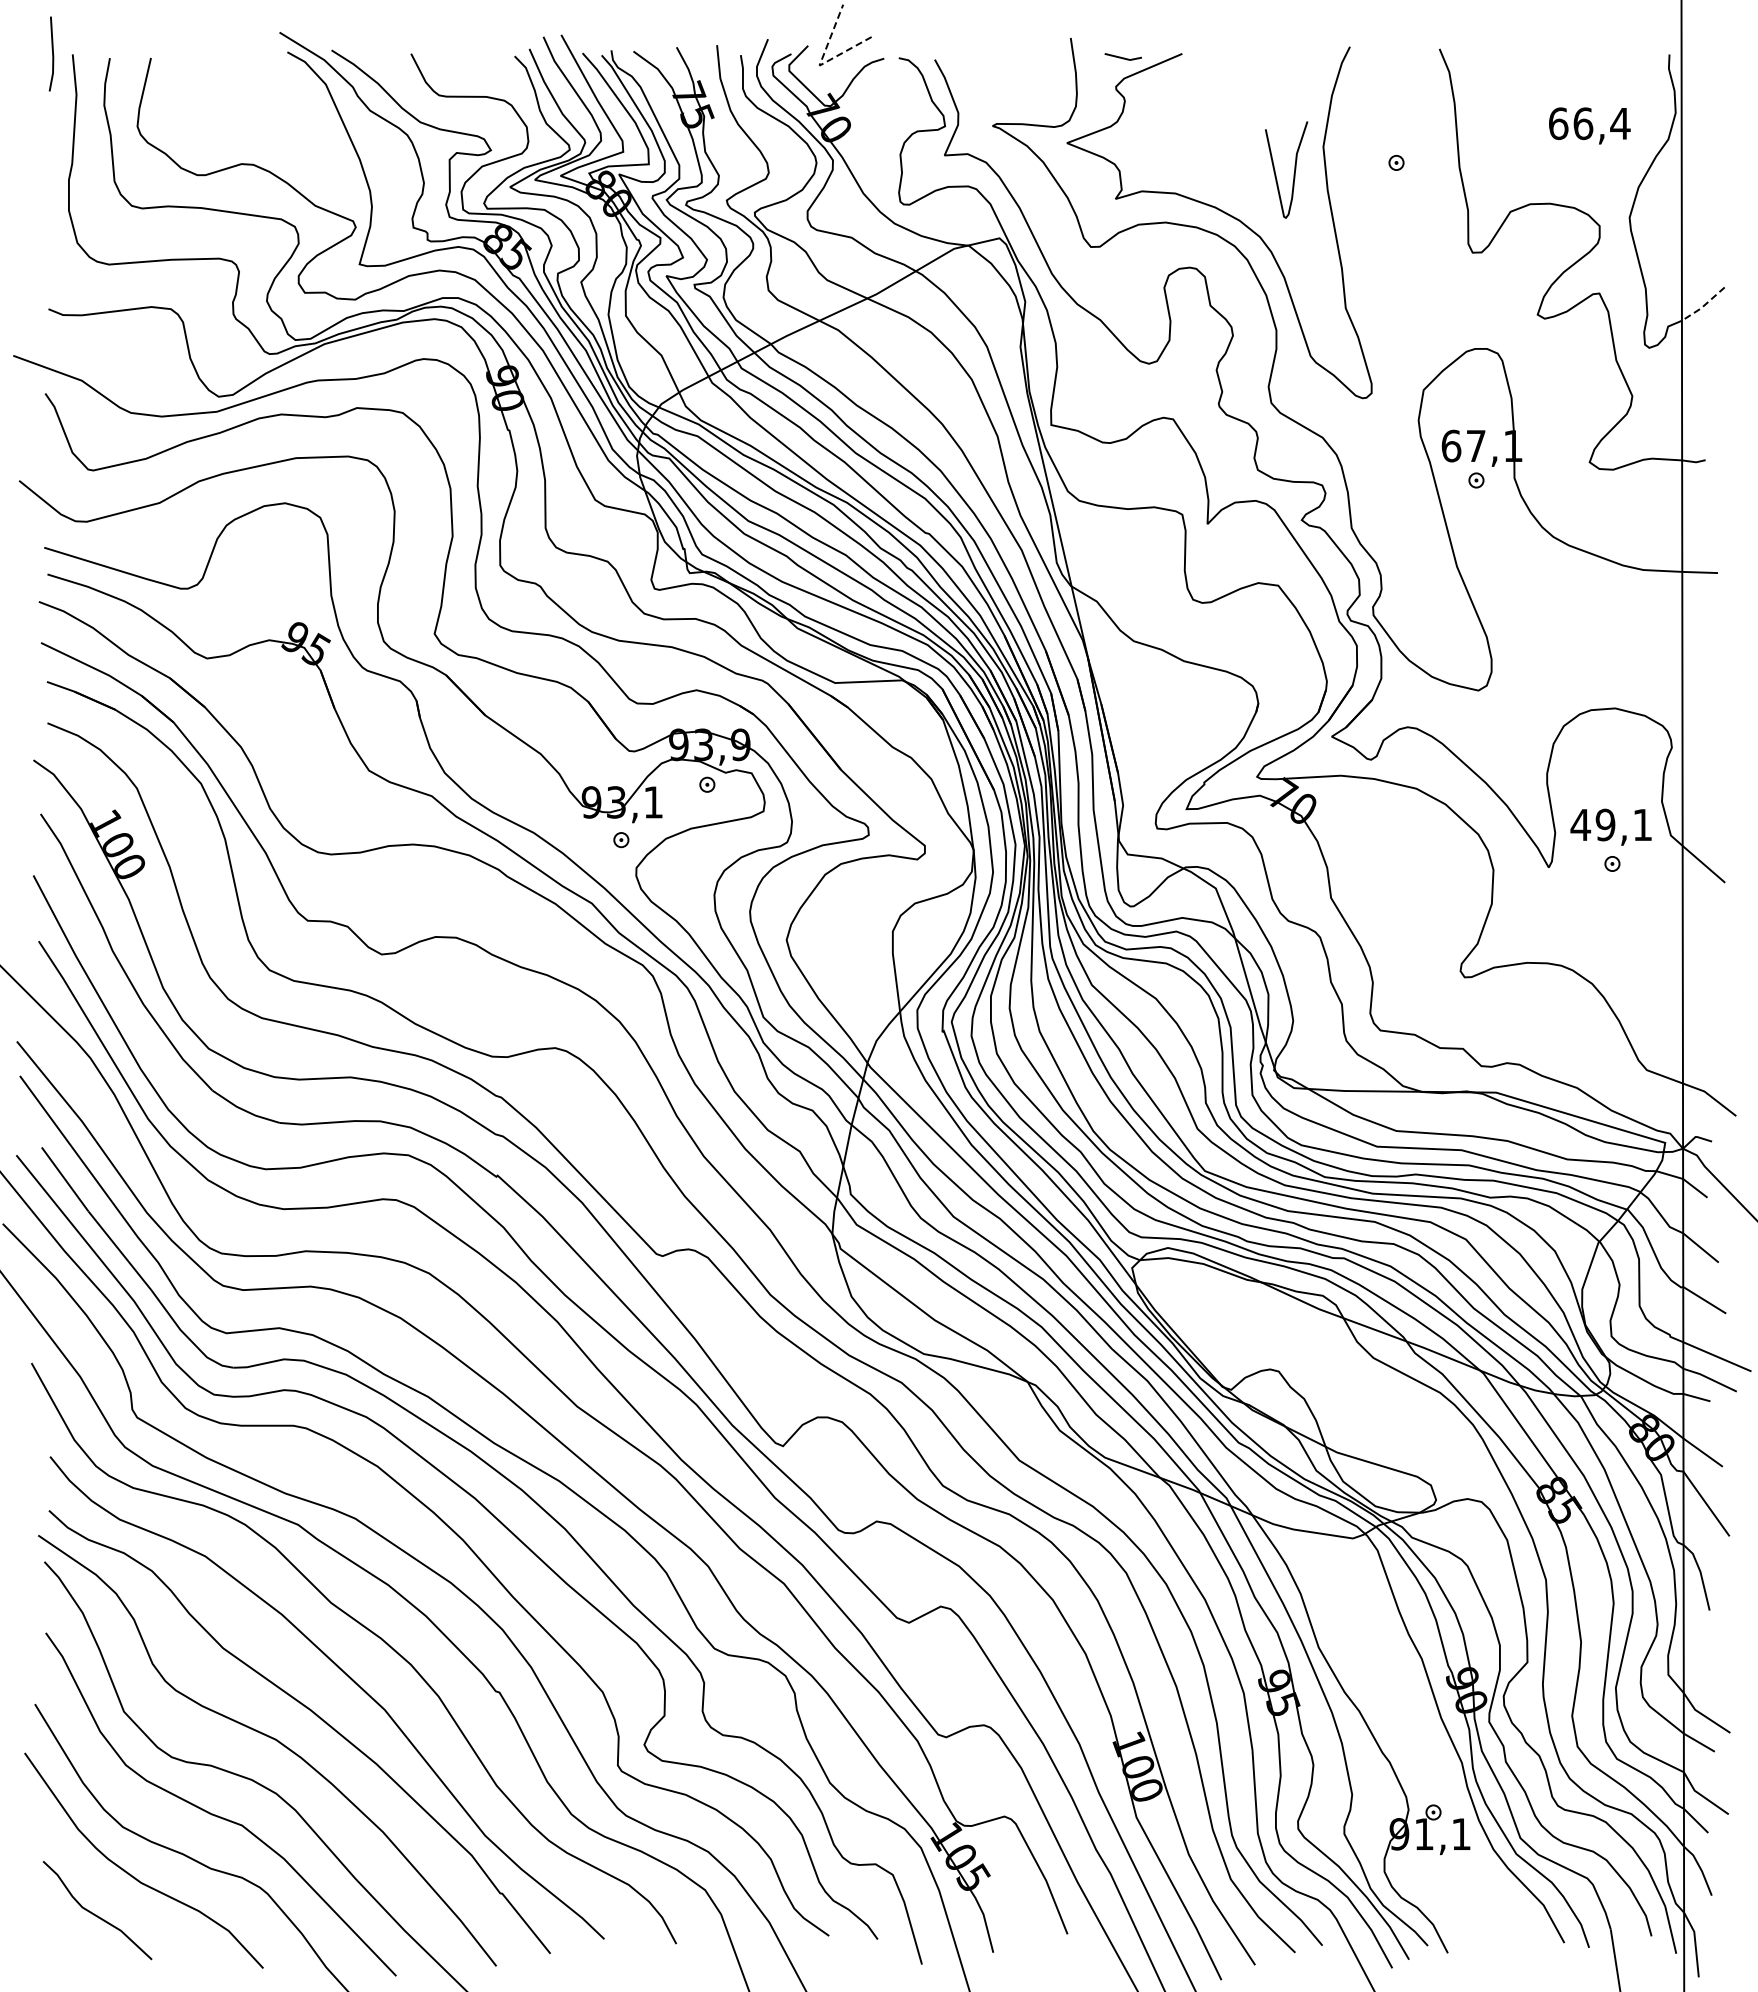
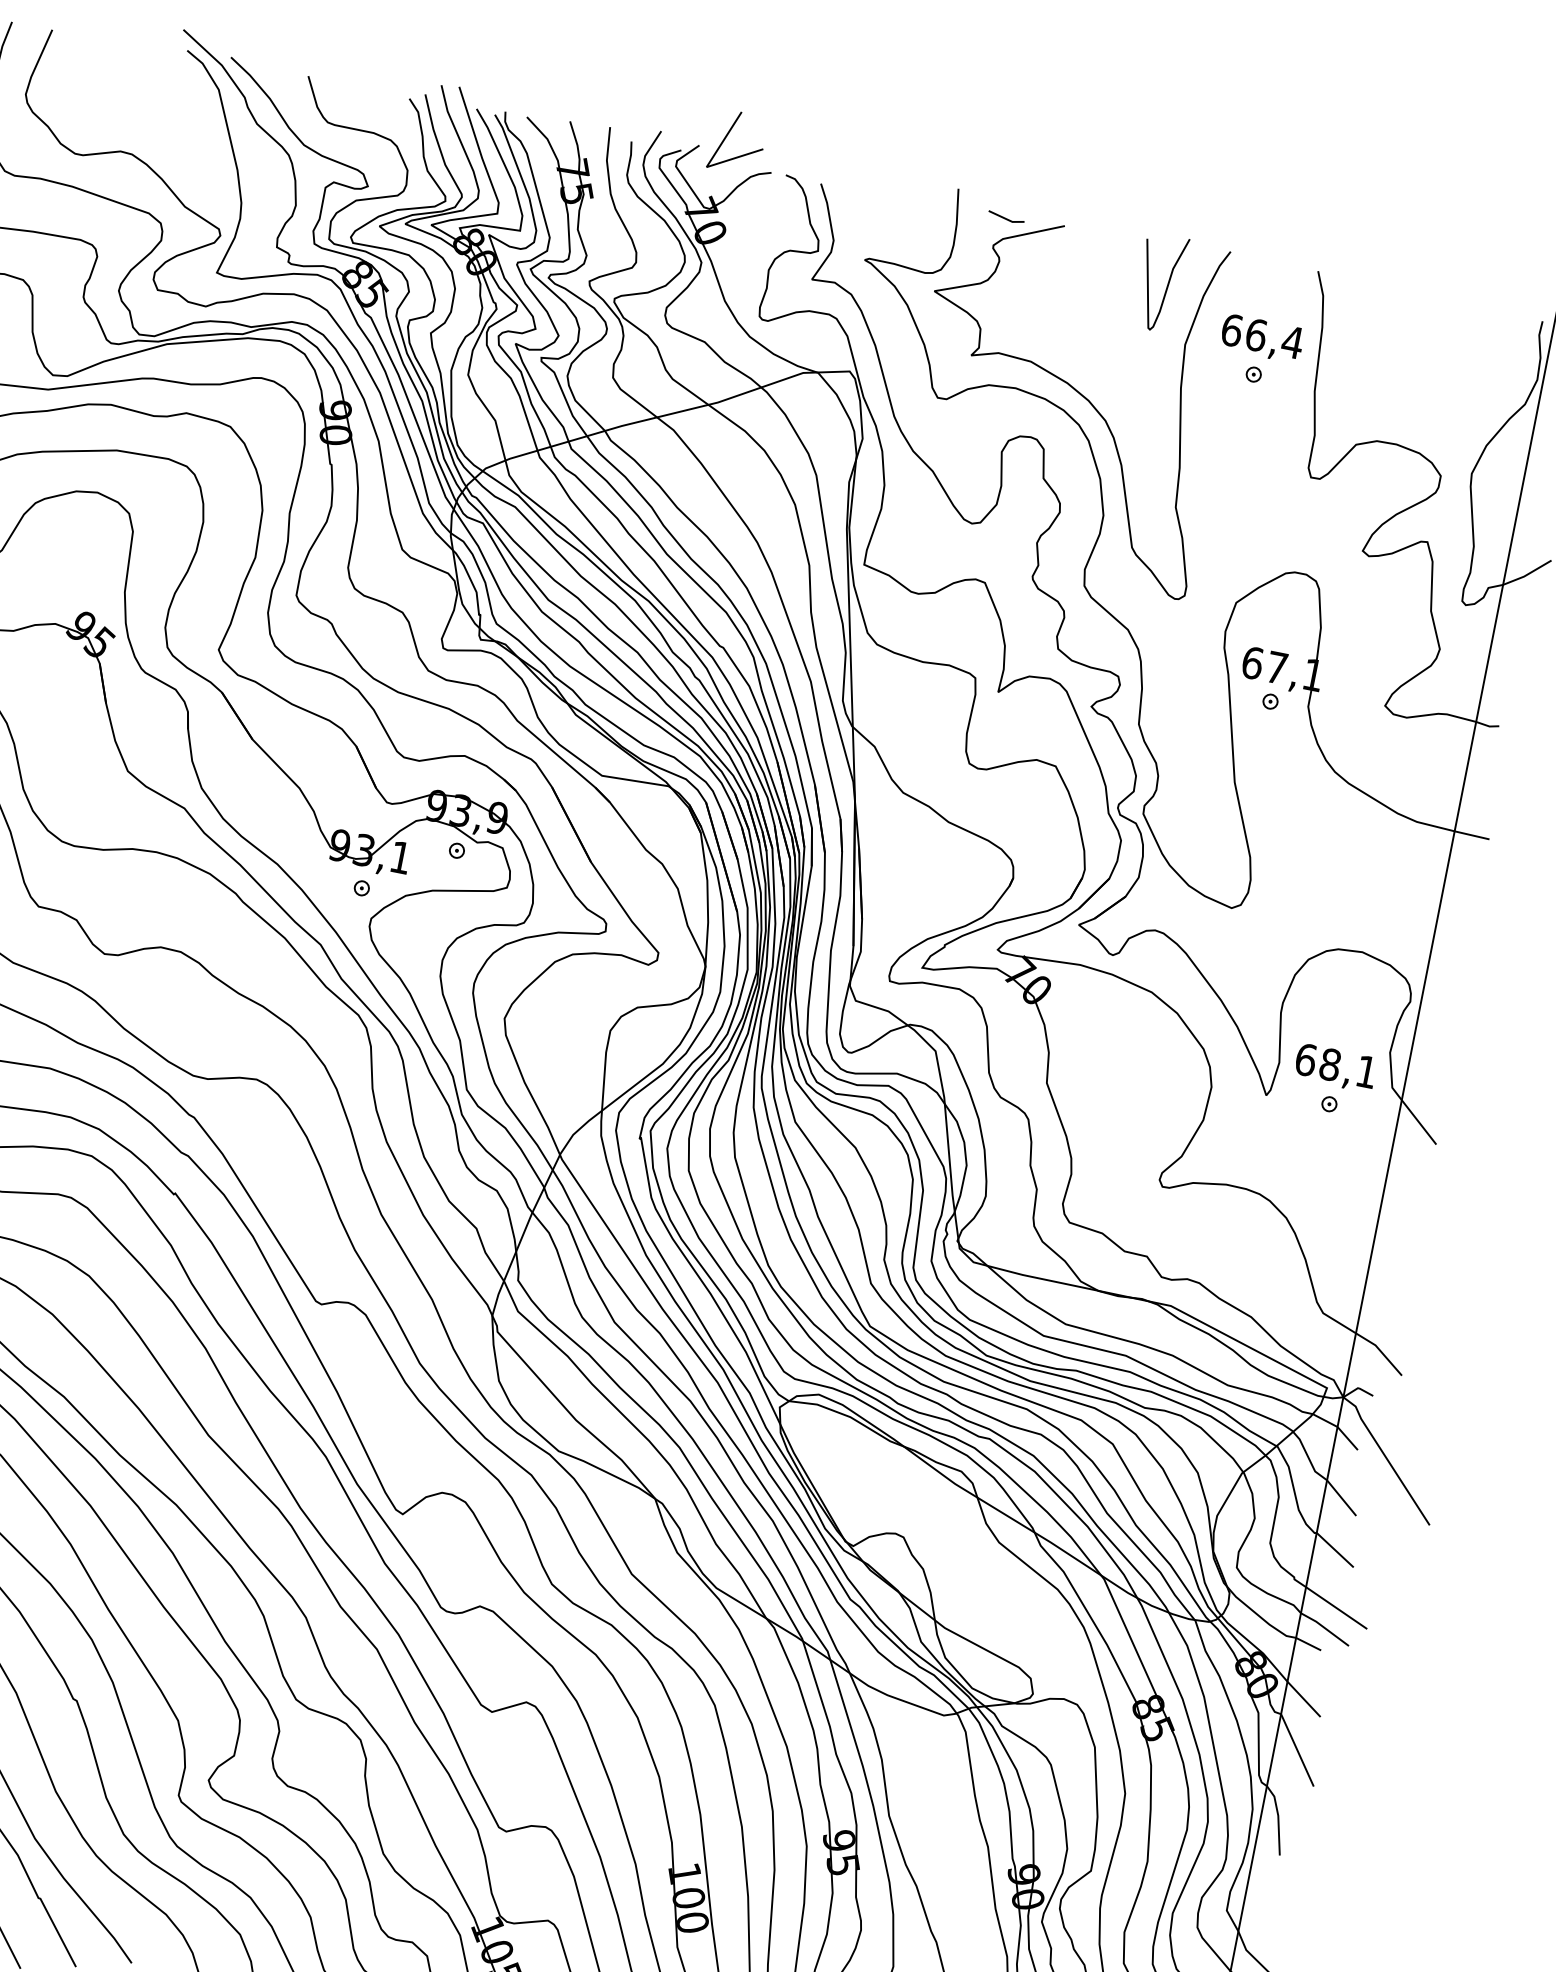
line: (820, 62) -> (708, 164), dashed -> solid
text: (1589, 125) -> (1262, 338), moved
curve: (1294, 169) -> (1167, 283), moved
line: (1703, 305) -> (1527, 574), dashed -> solid
text: (1592, 824) -> (1317, 1061), 49,1 -> 68,1

